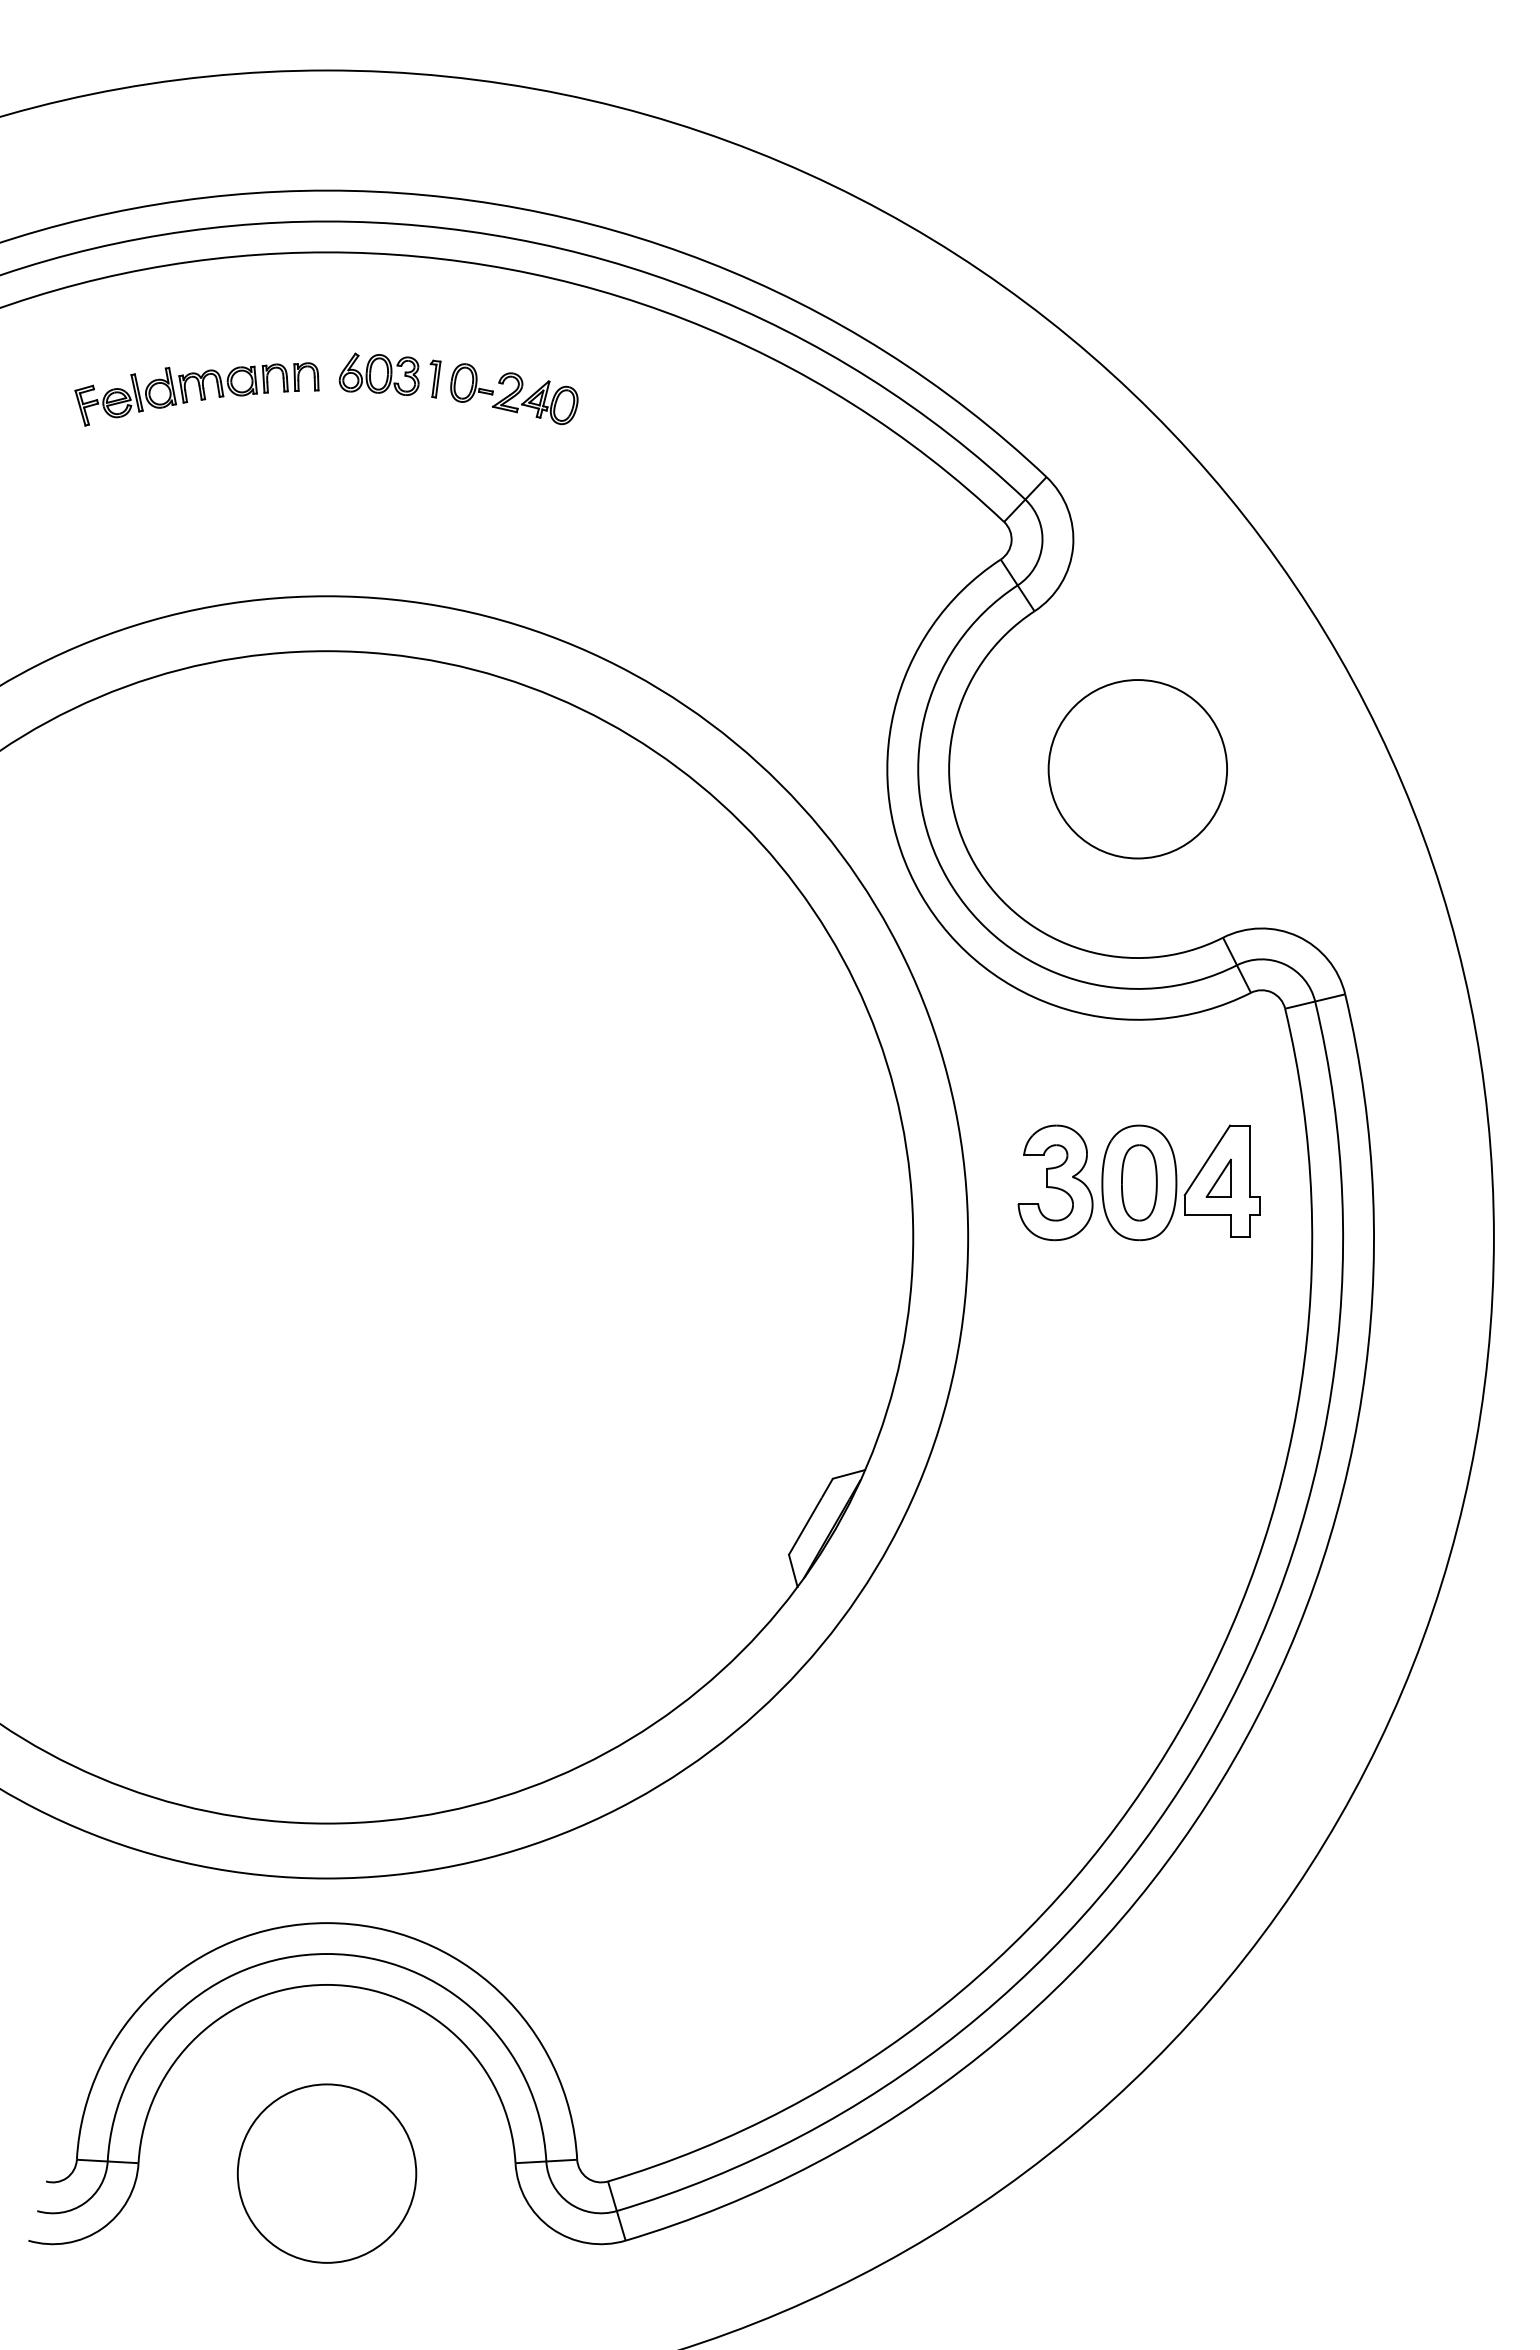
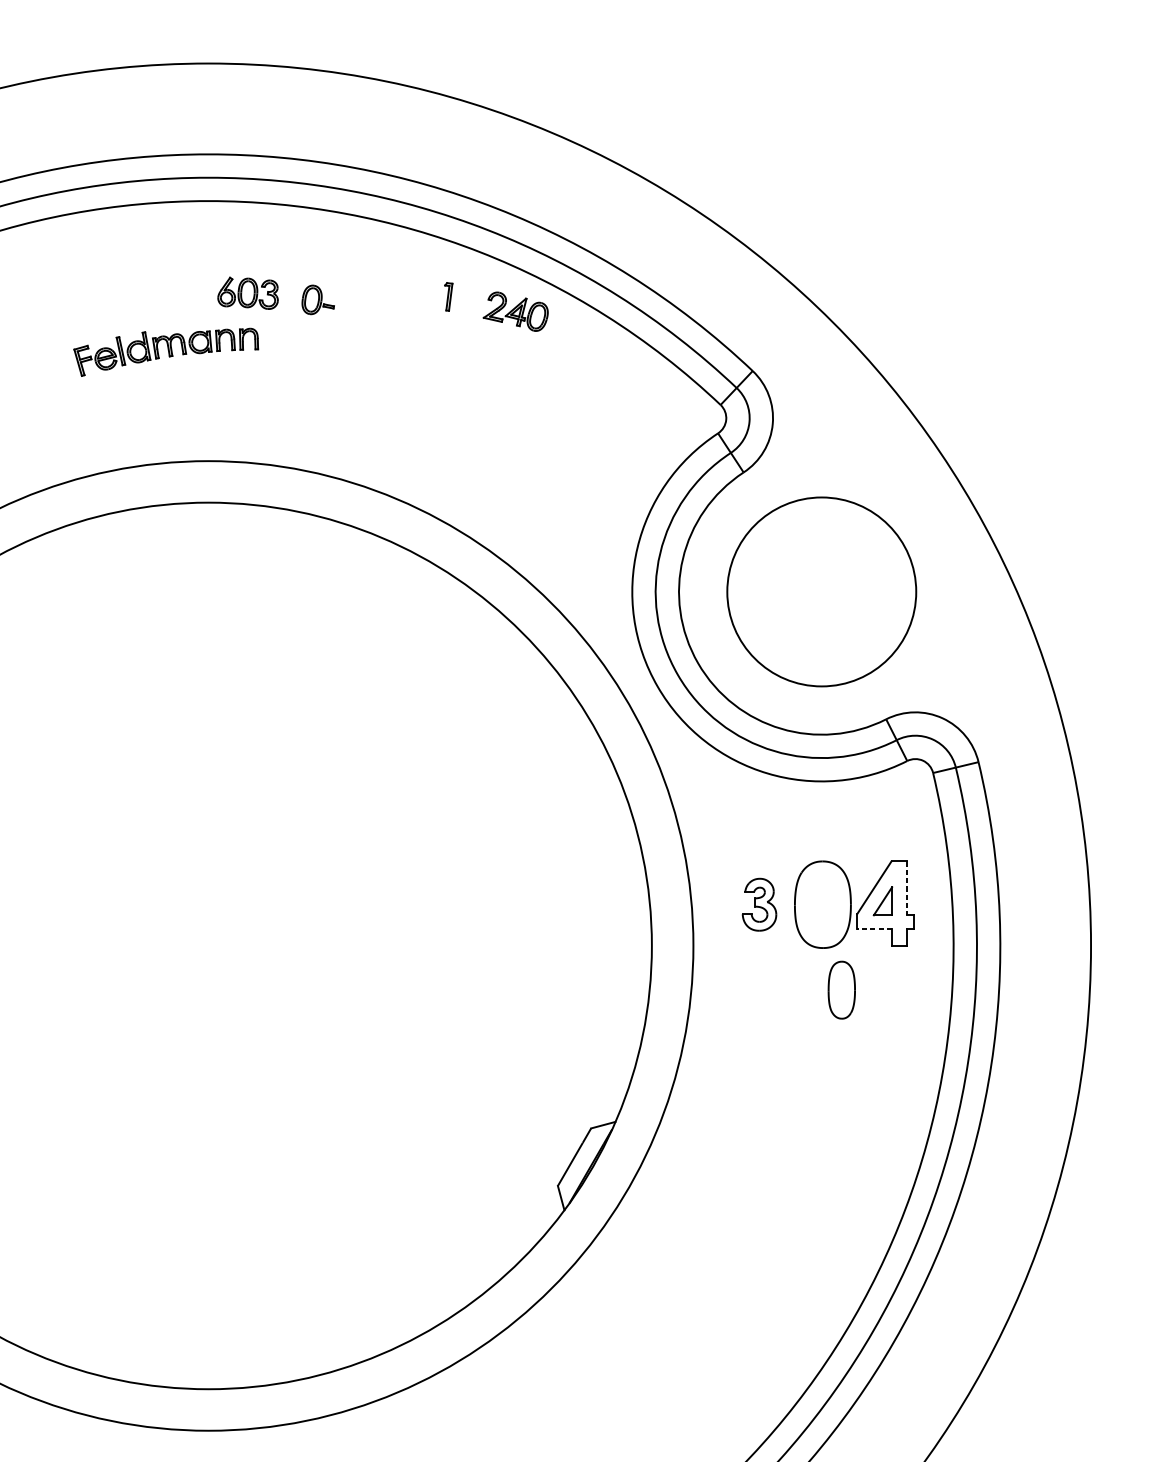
part: (435, 378) -> (448, 296), moved
part: (196, 394) -> (165, 352), moved
part: (535, 398) -> (515, 311), moved
circle: (1137, 769) -> (821, 592), size x1.4
line: (1250, 1161) -> (906, 888), solid -> dashed
part: (1055, 1182) -> (759, 904), size x0.6
part: (1139, 1182) -> (841, 989), moved
line: (1207, 1215) -> (874, 929), solid -> dashed

